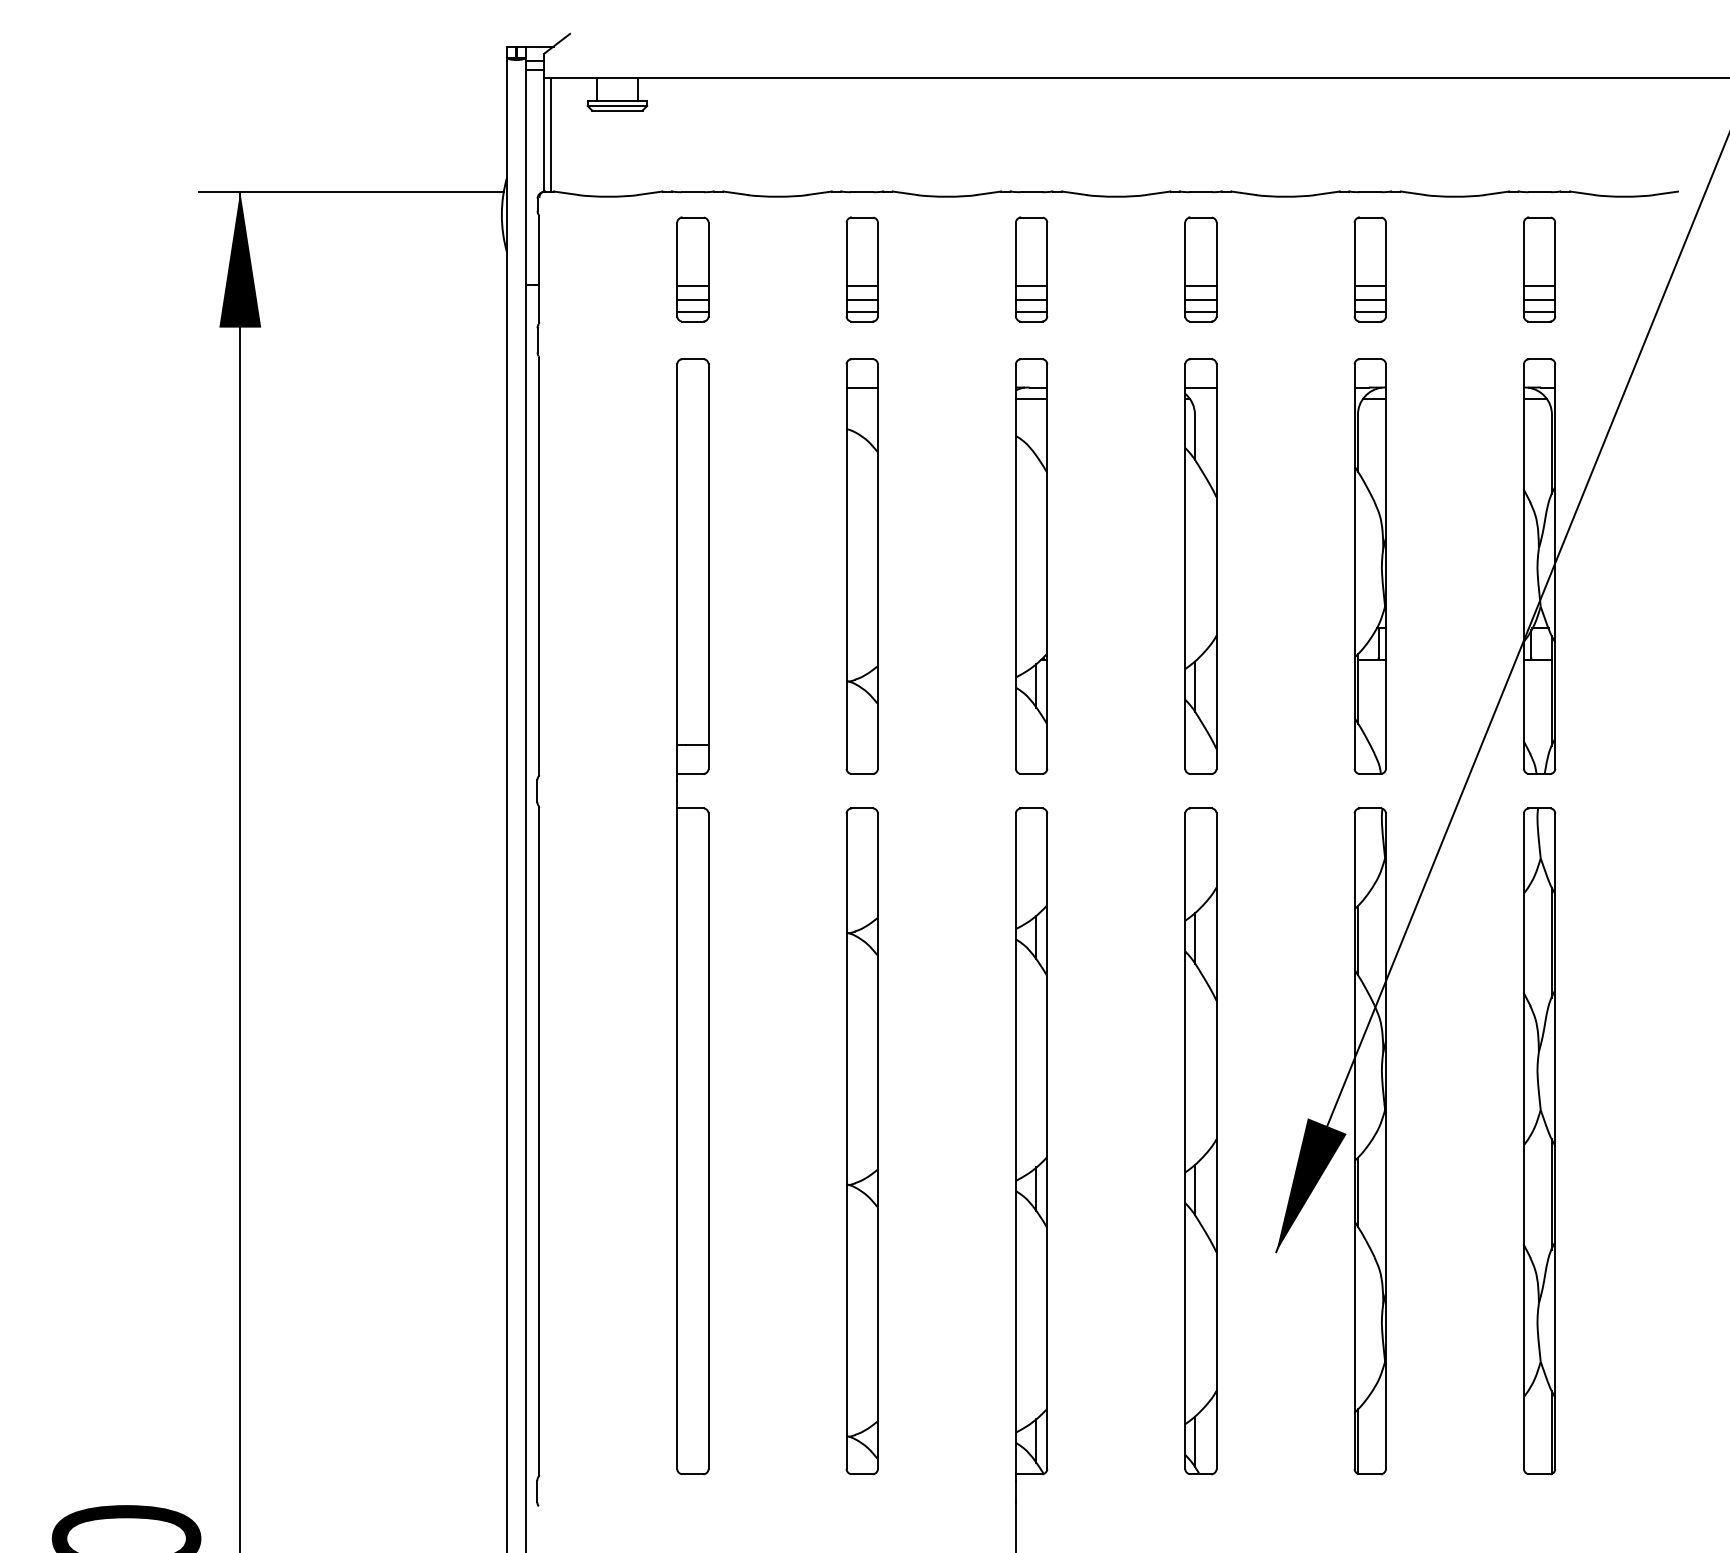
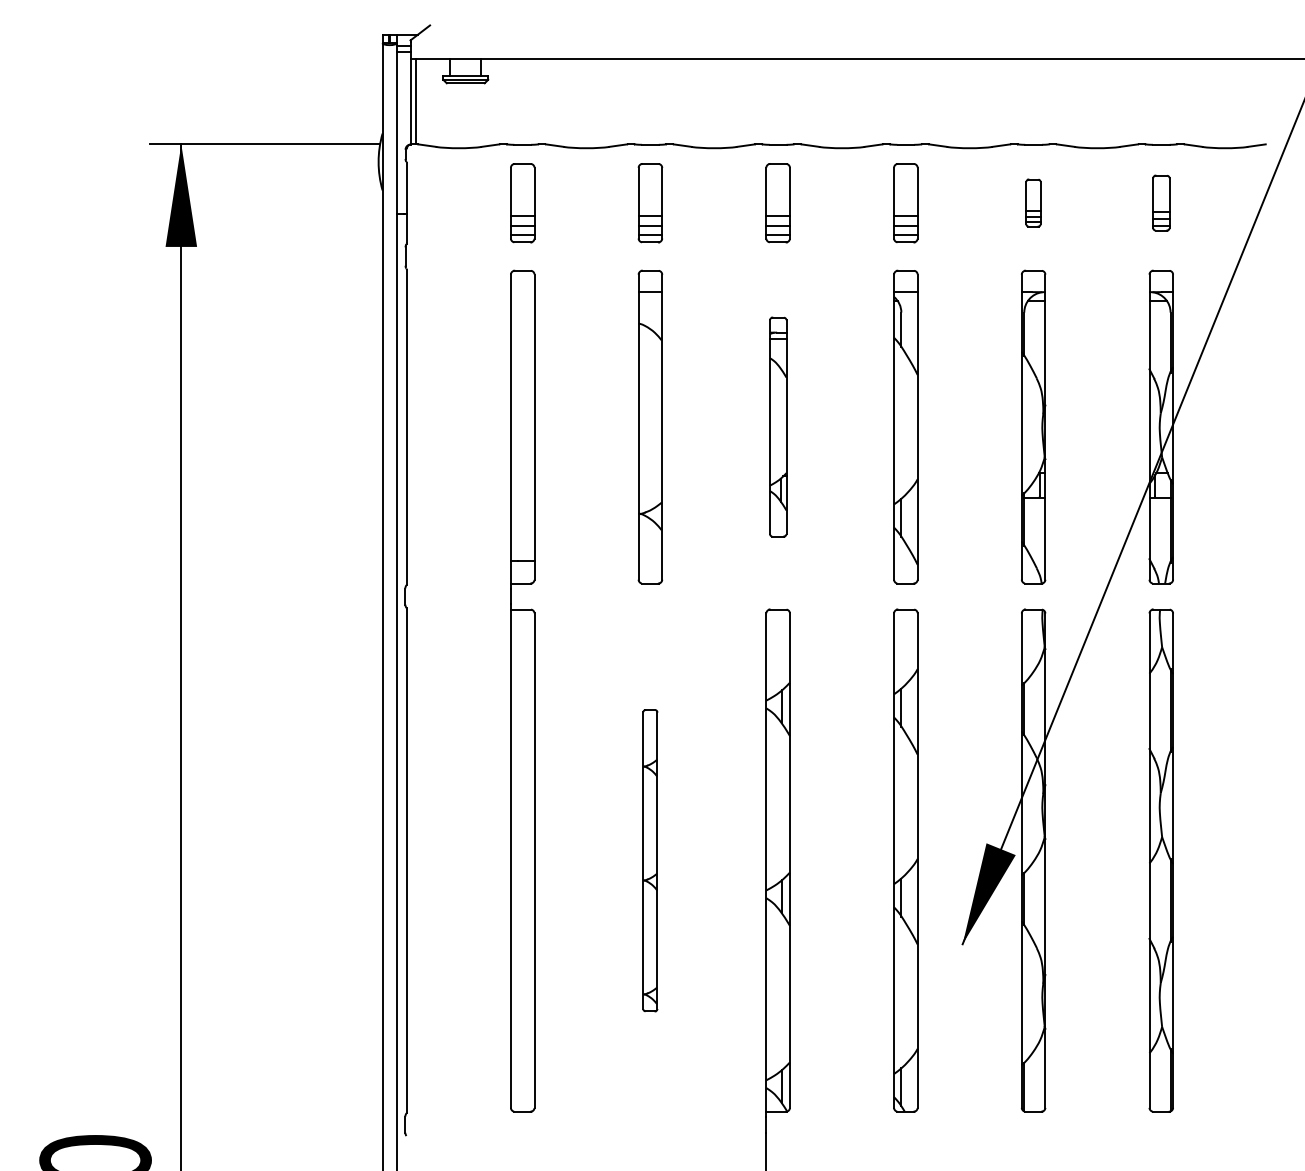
part: (1369, 269) -> (1032, 203), size x0.6
part: (1539, 269) -> (1161, 203), size x0.7
part: (1031, 566) -> (778, 427), size x0.7
part: (861, 1141) -> (649, 860), size x0.6

